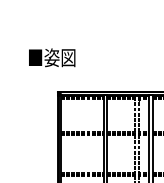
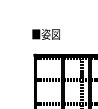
text: (50, 57) -> (45, 34), moved

